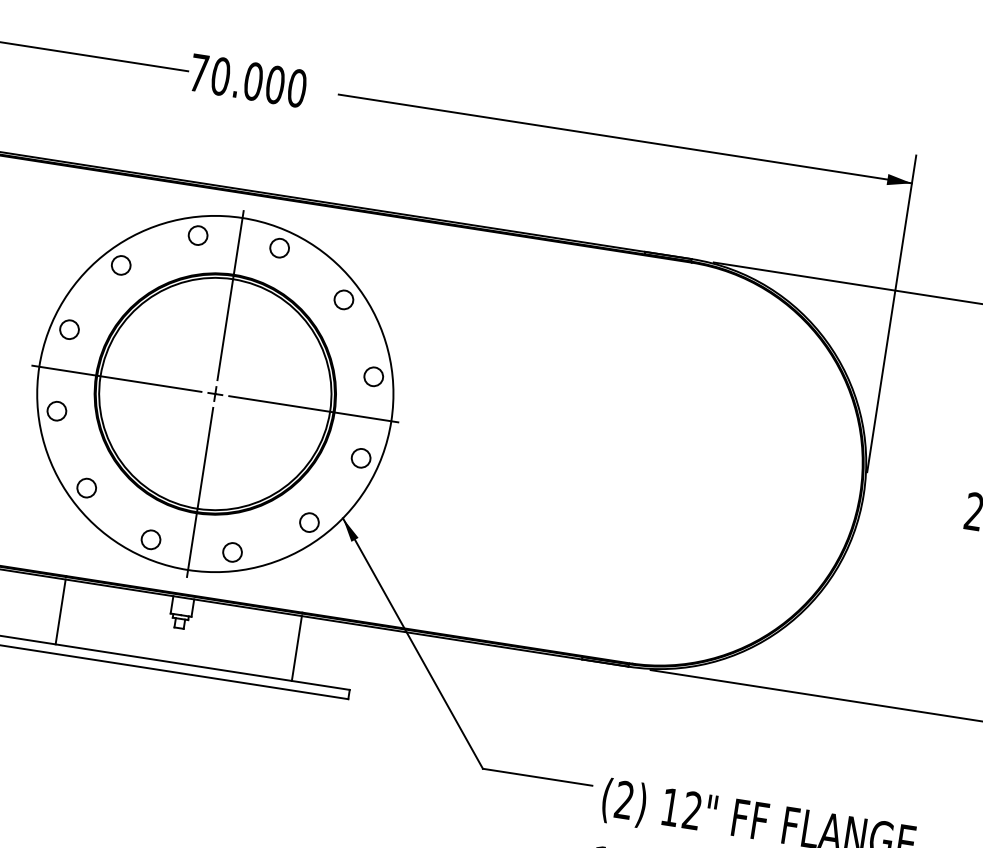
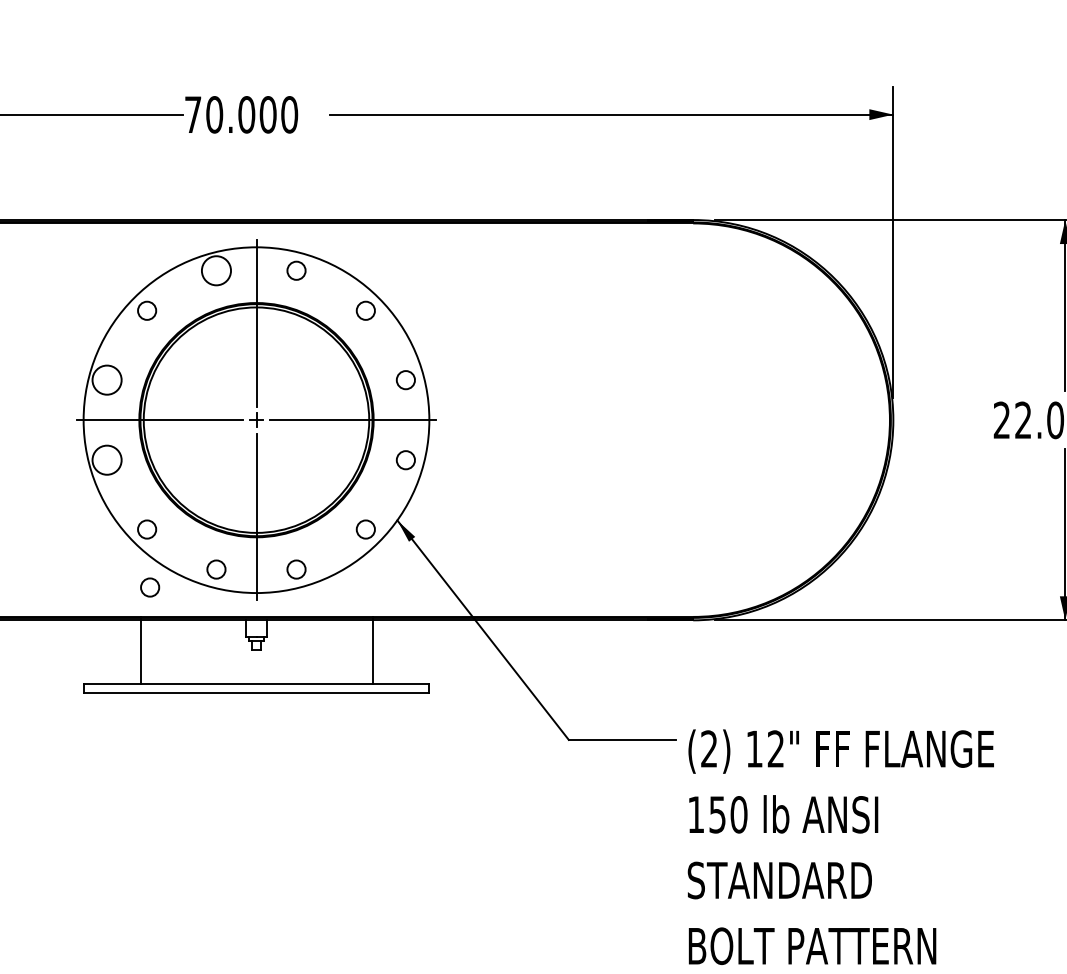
circle: (198, 235) -> (216, 270), size x1.6
circle: (69, 330) -> (107, 380), size x1.6
circle: (57, 411) -> (107, 460), size x1.6
circle: (81, 547) -> (150, 587), added

